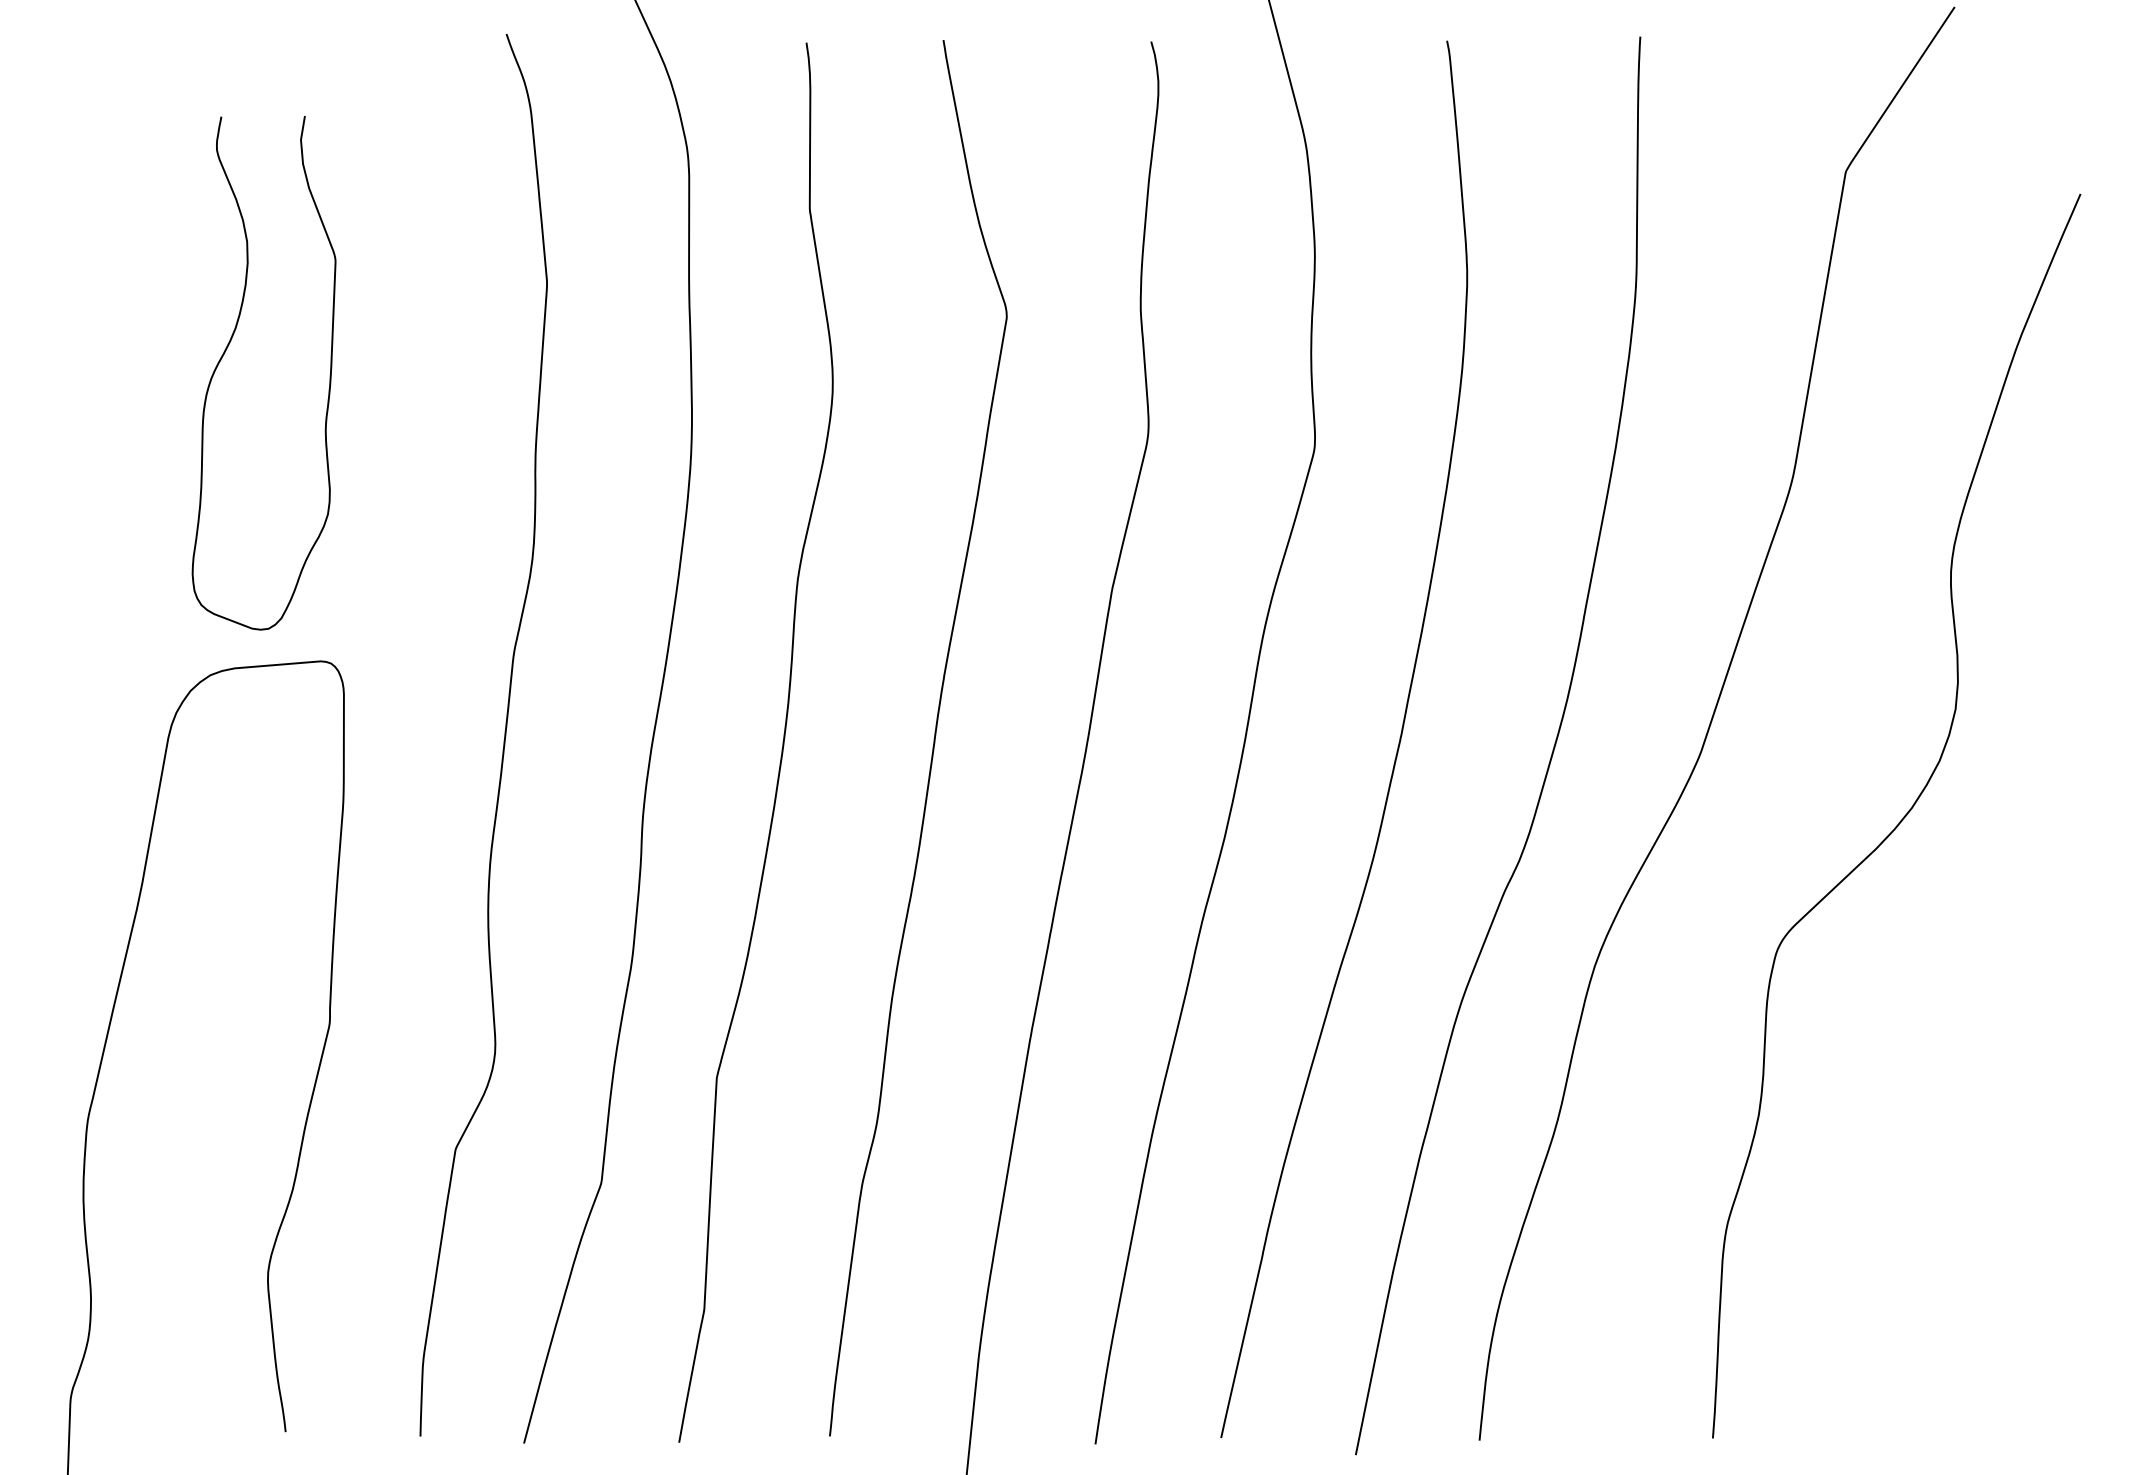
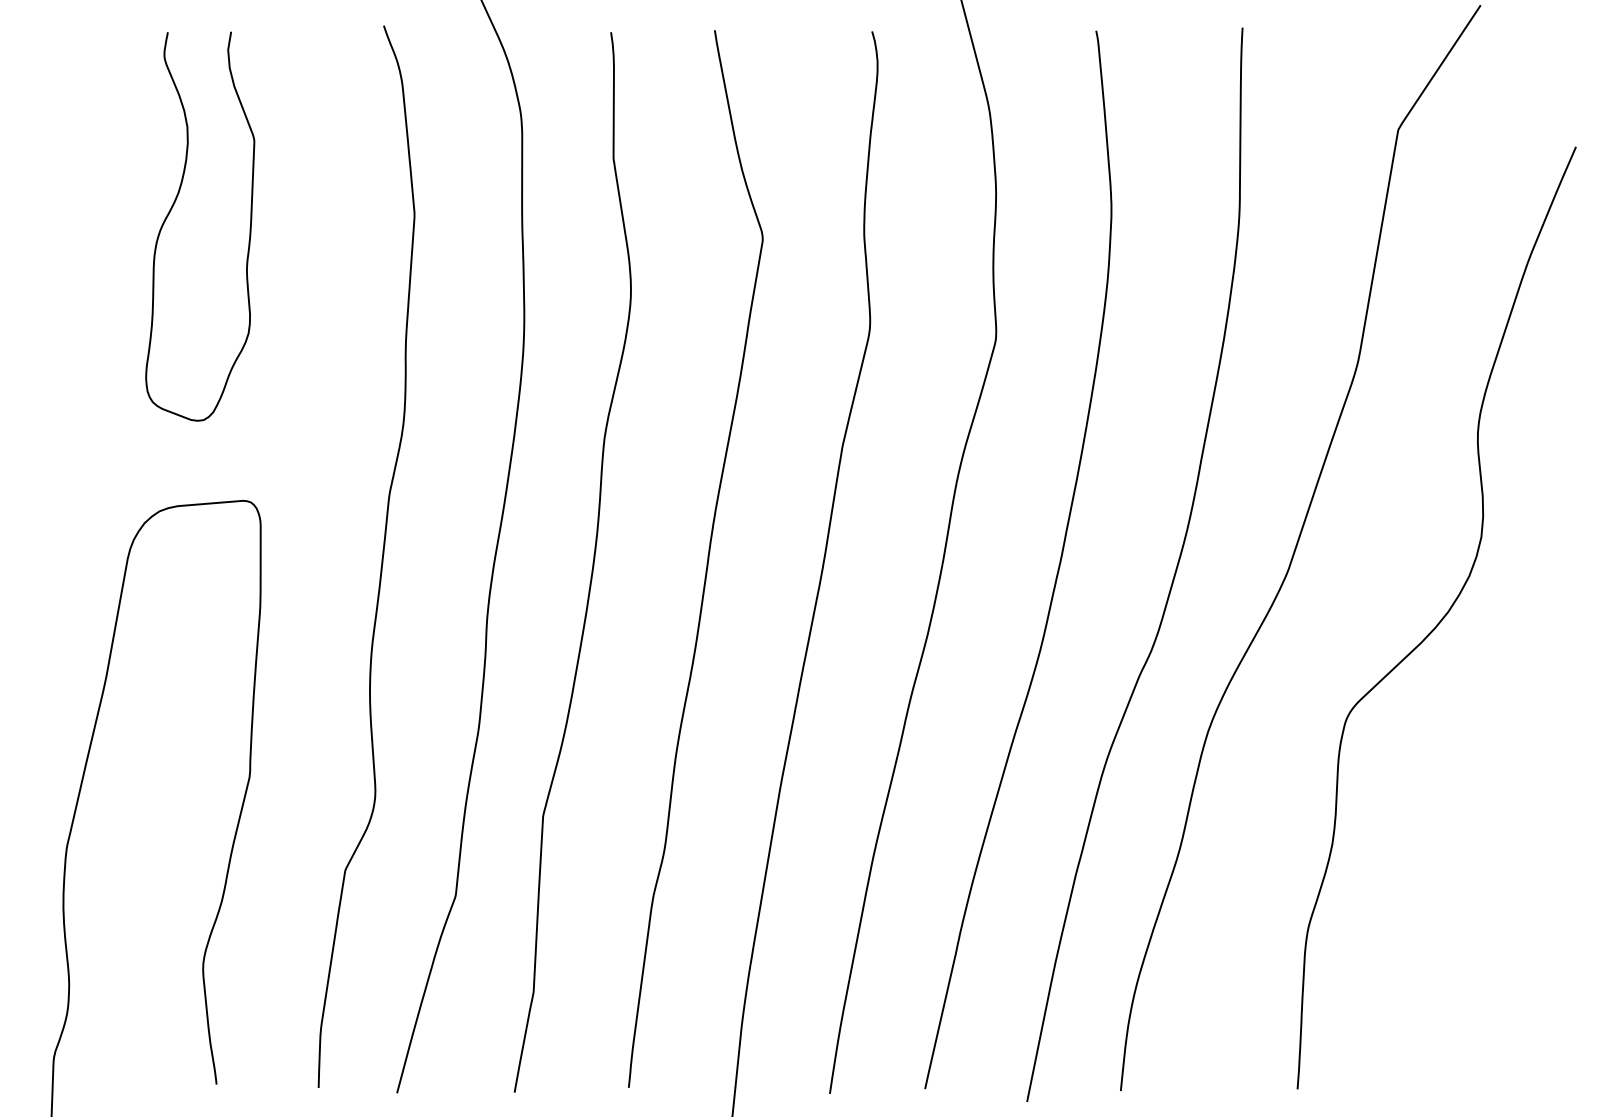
curve: (224, 354) -> (170, 212), moved

